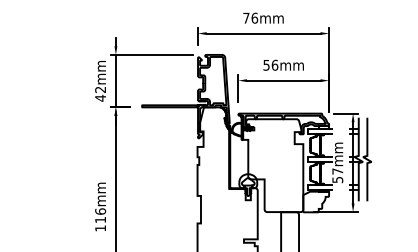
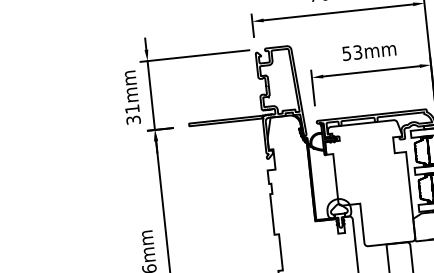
text: (274, 64) -> (357, 51), 56mm -> 53mm
text: (100, 93) -> (132, 113), 42mm -> 31mm

